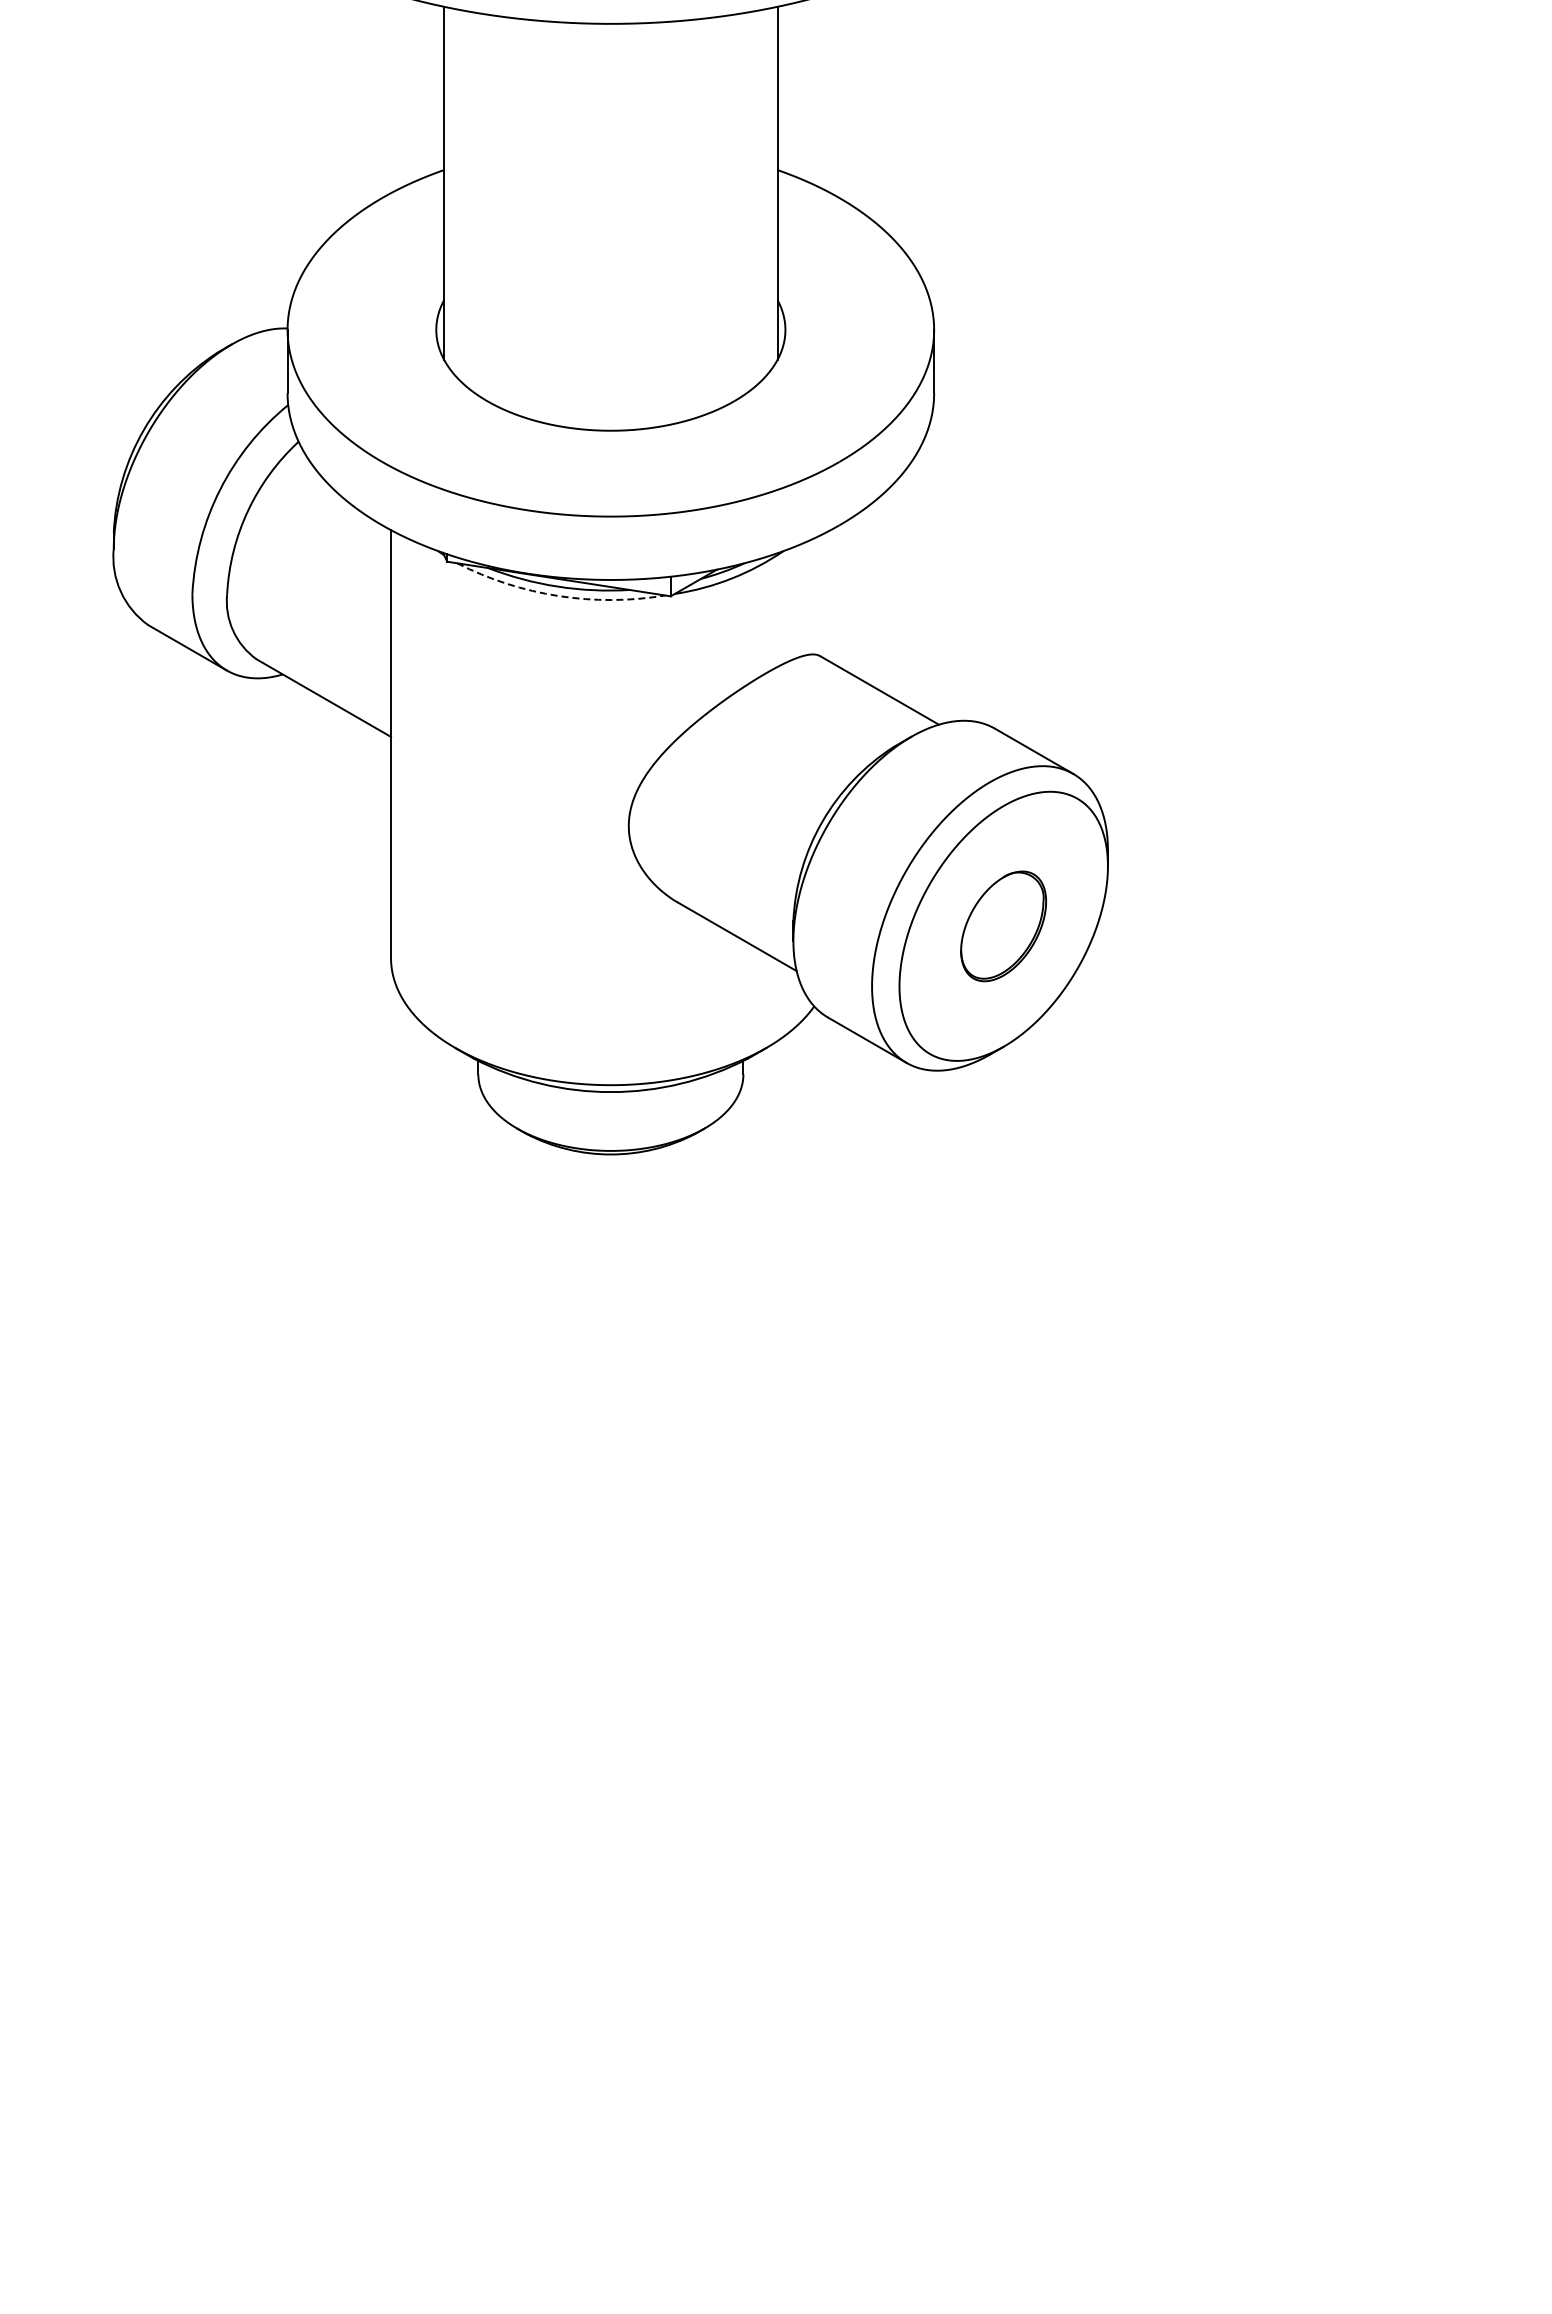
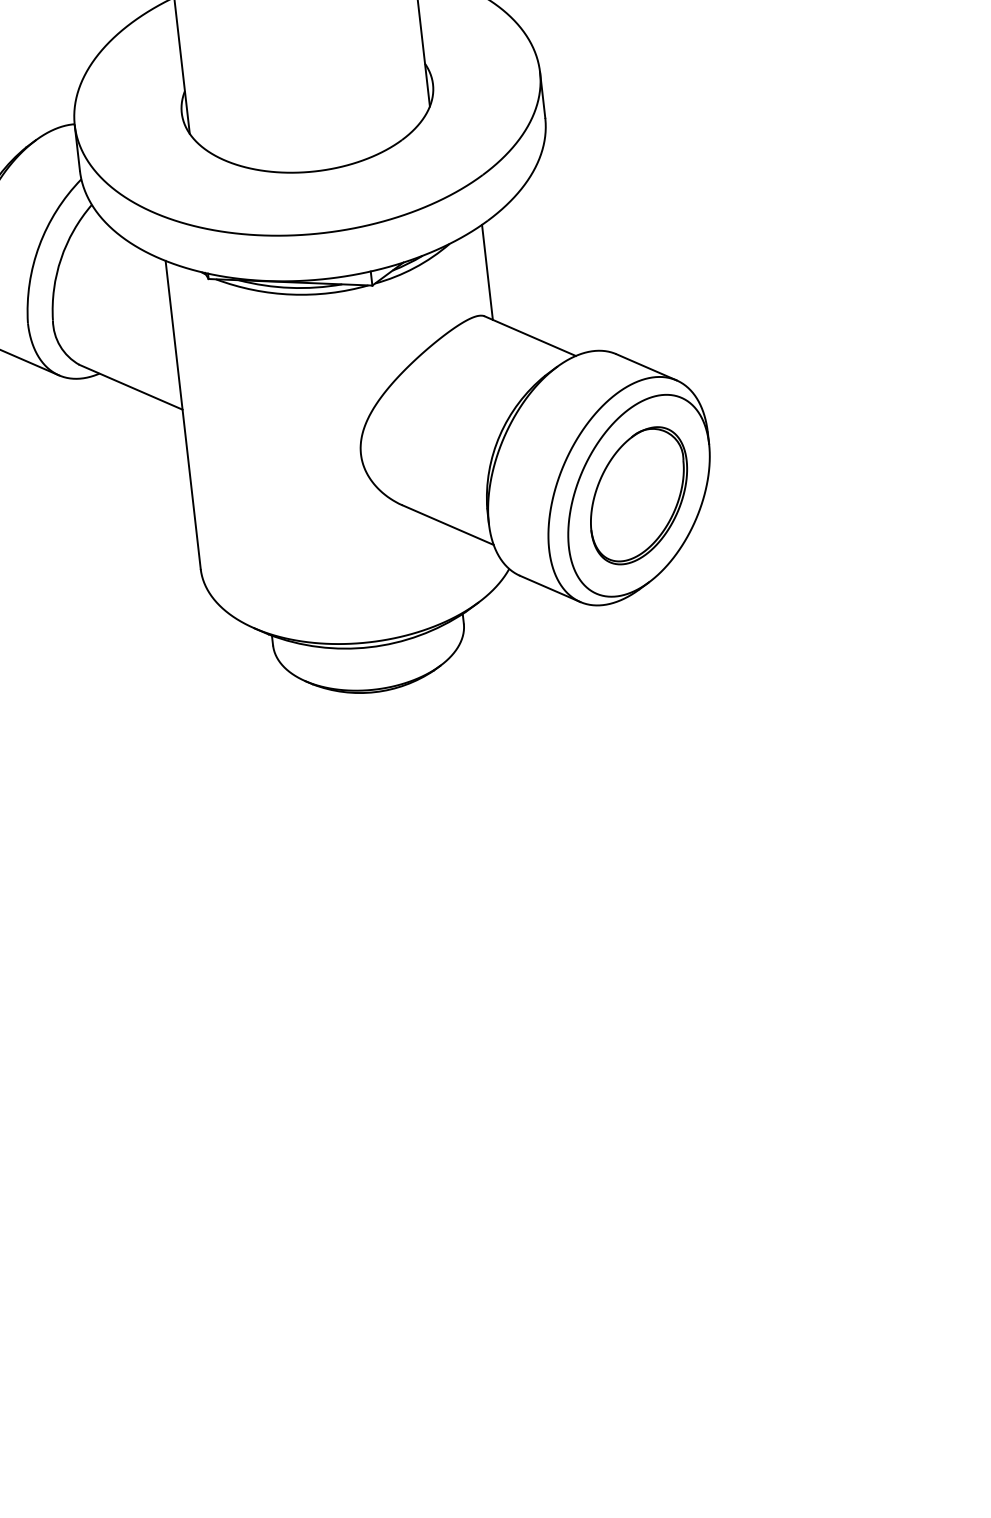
arc: (558, 596) -> (291, 294), dashed -> solid
line: (830, 596) -> (487, 272), added
part: (1003, 926) -> (638, 495), size x1.67

